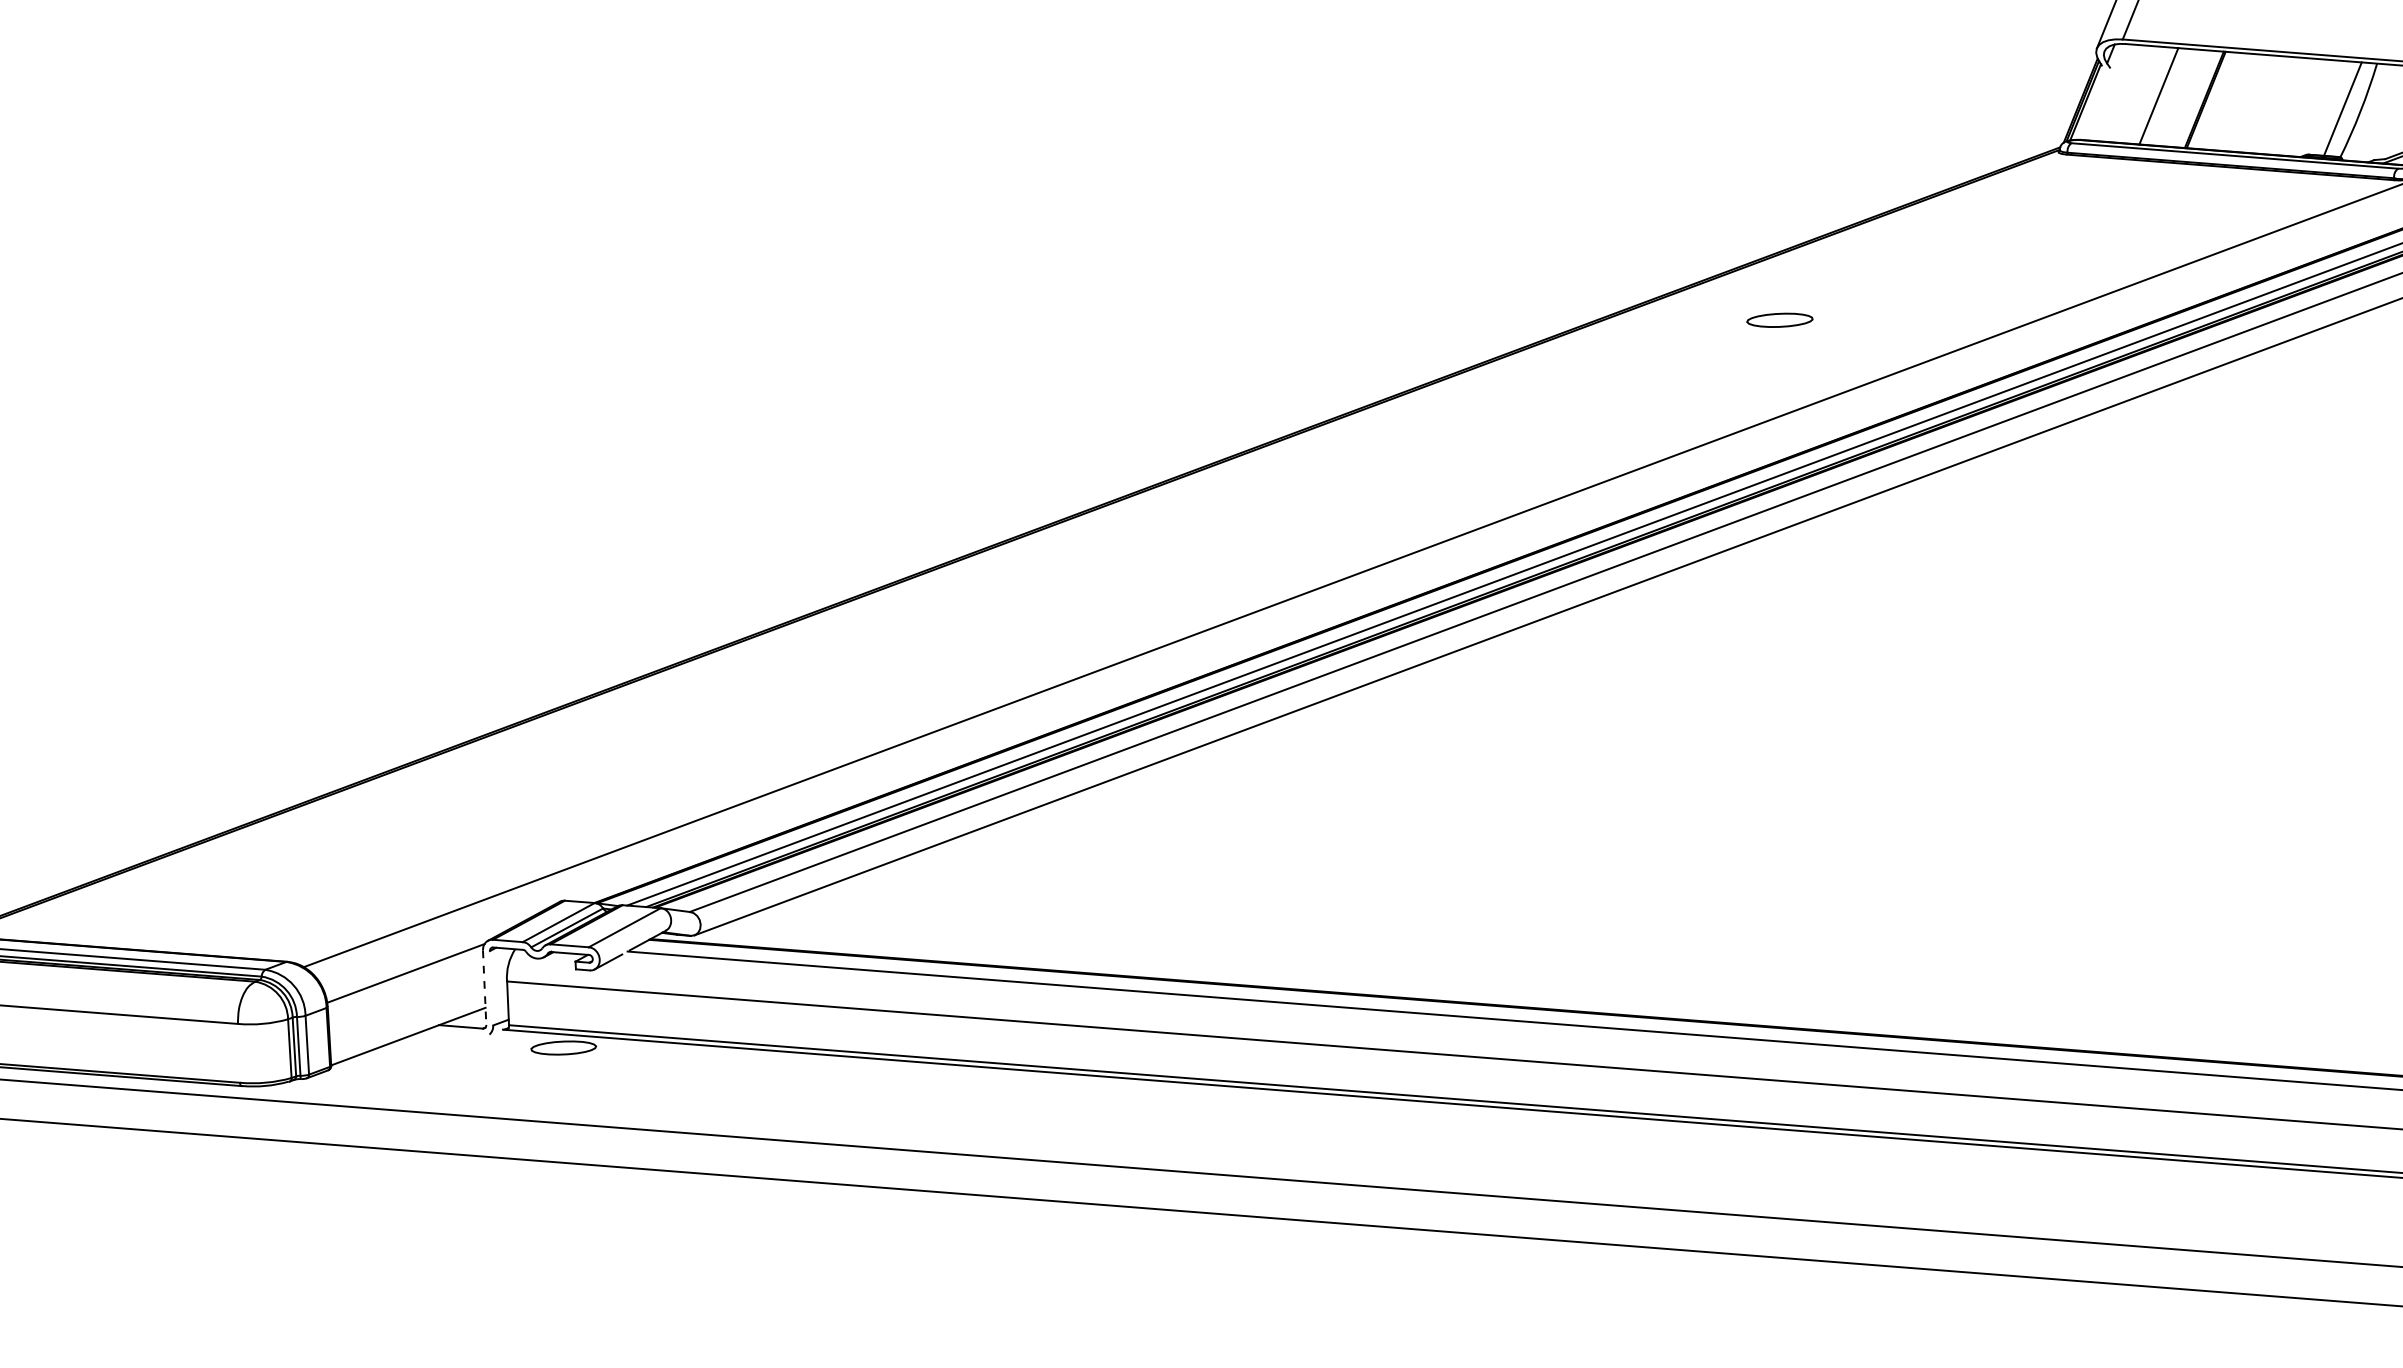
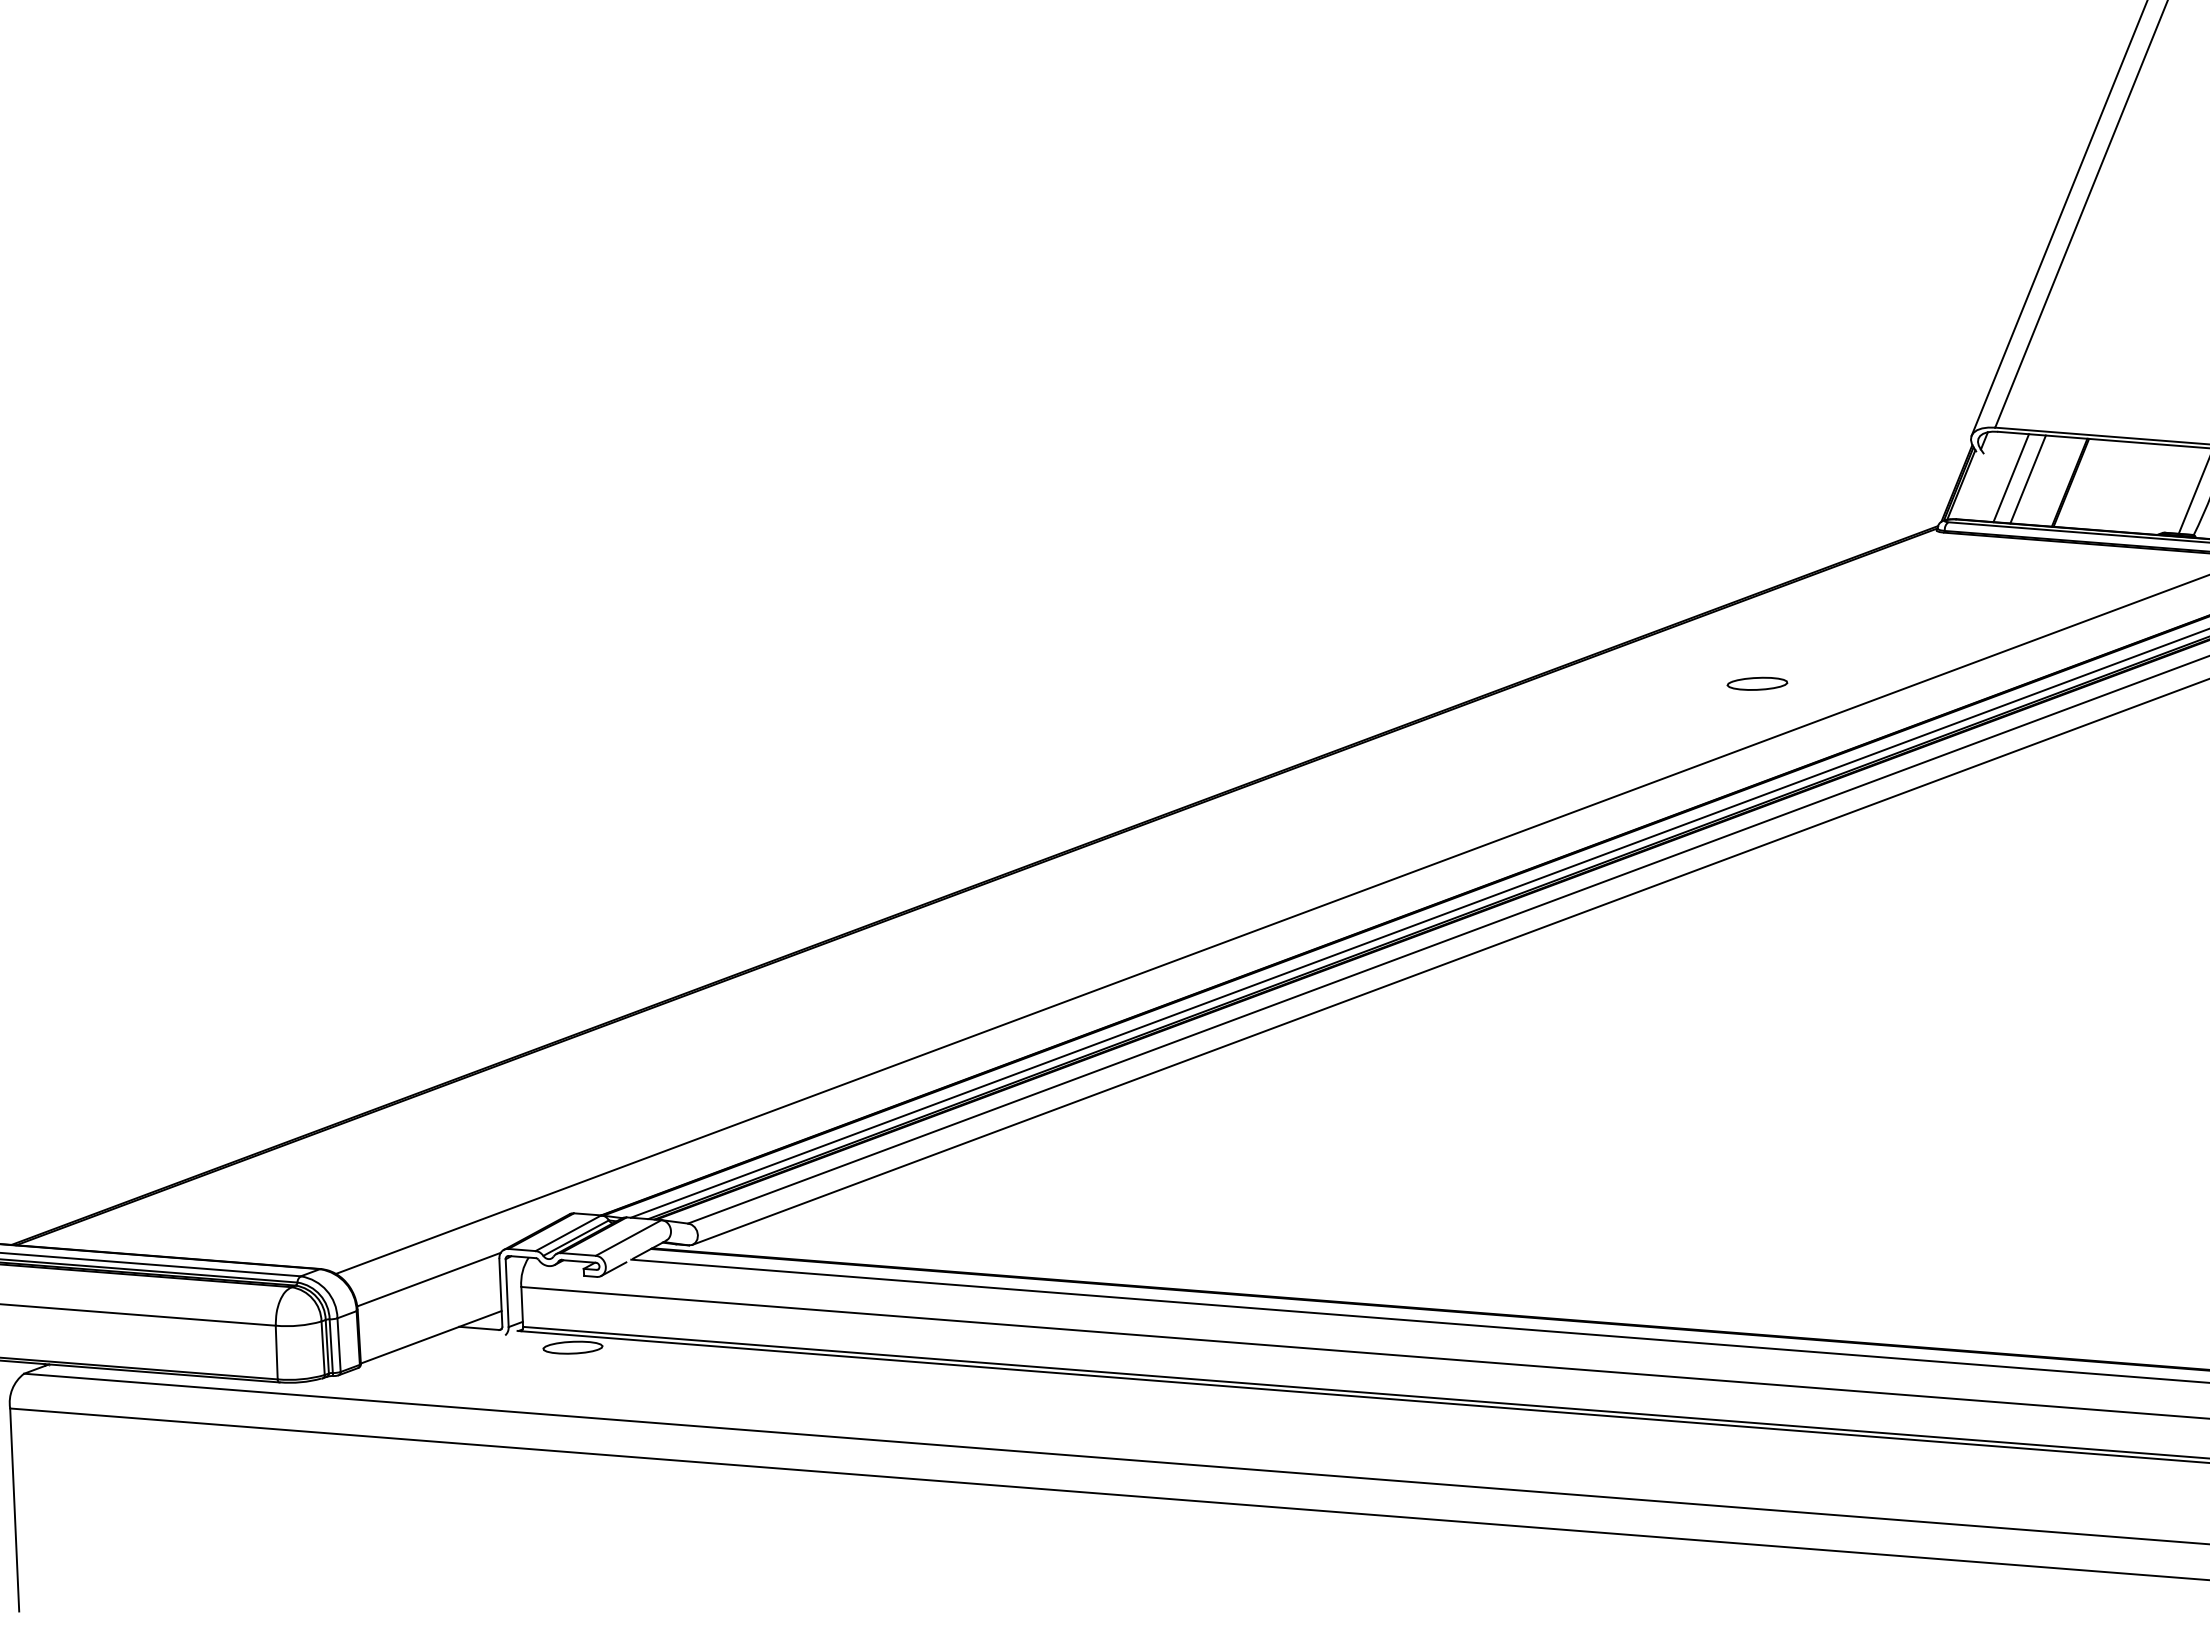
line: (2140, 95) -> (2011, 478), added
part: (1779, 319) -> (1757, 683), moved
line: (484, 987) -> (500, 1292), dashed -> solid
line: (490, 988) -> (506, 1293), added
line: (238, 1053) -> (276, 1352), added

